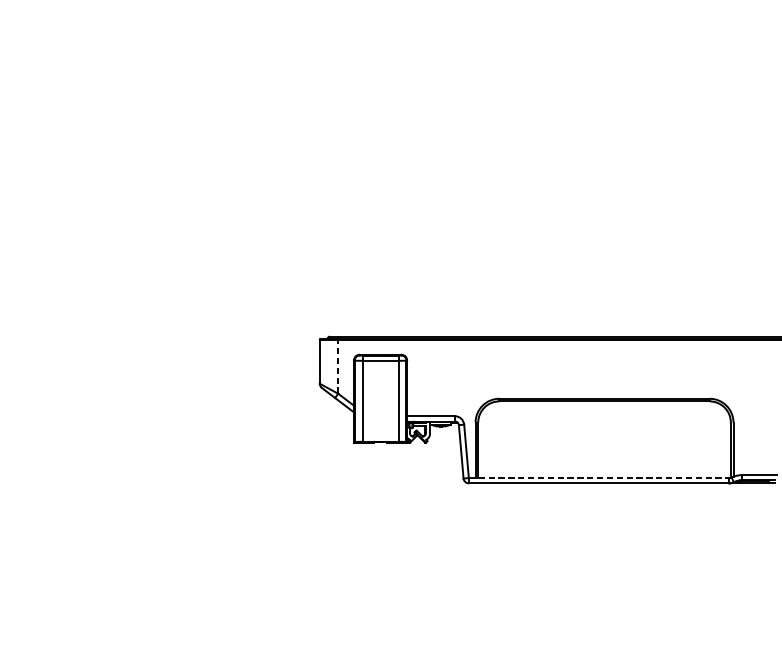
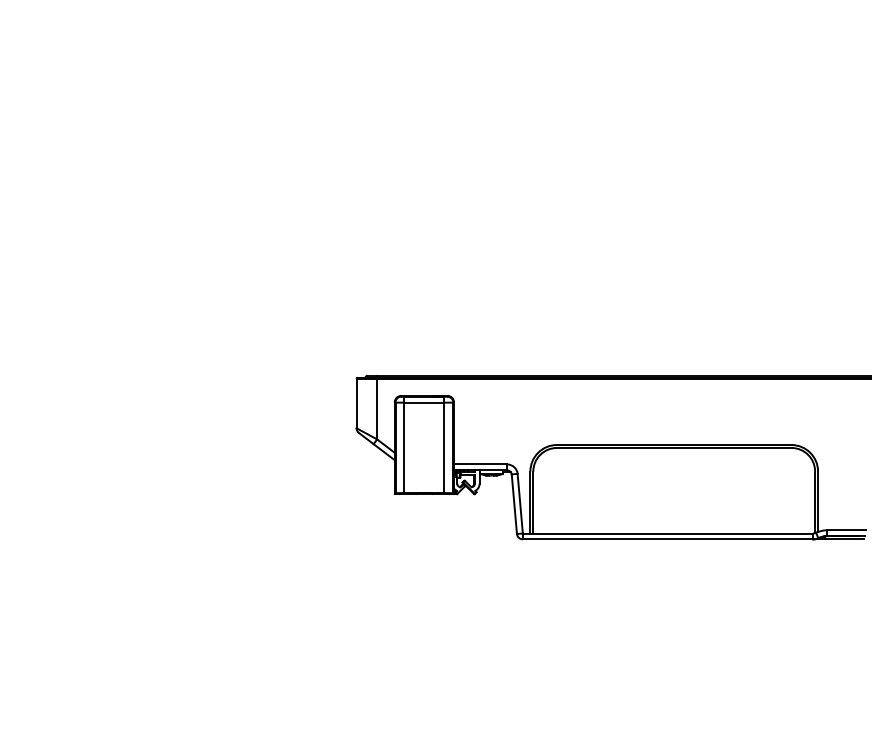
line: (338, 366) -> (377, 408), dashed -> solid
line: (599, 478) -> (668, 533), dashed -> solid

